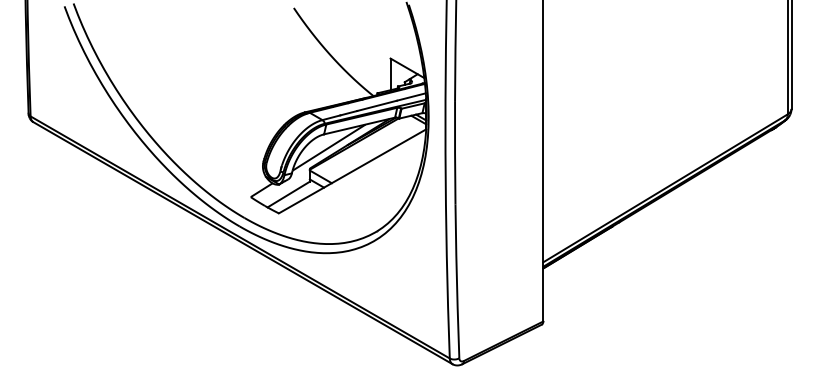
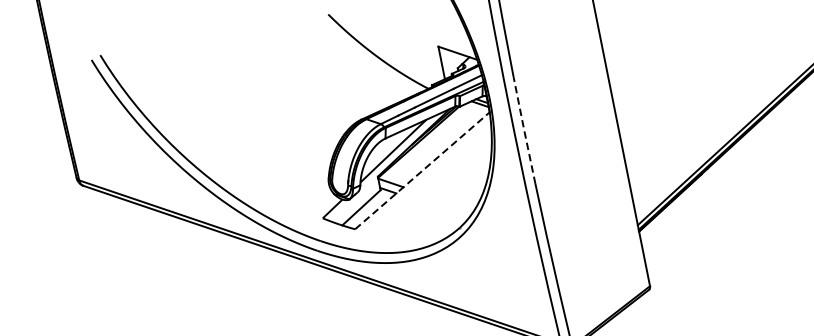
line: (455, 152) -> (524, 130), solid -> dashed
line: (352, 171) -> (422, 170), solid -> dashed

